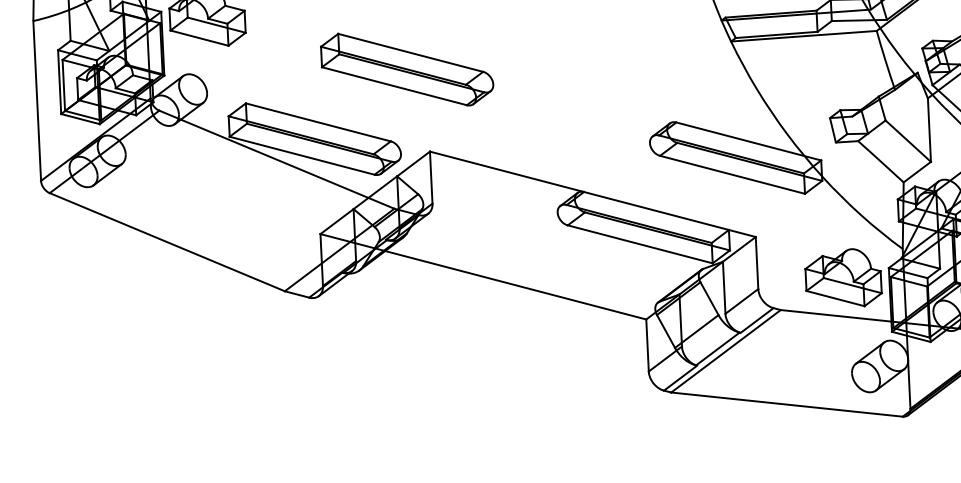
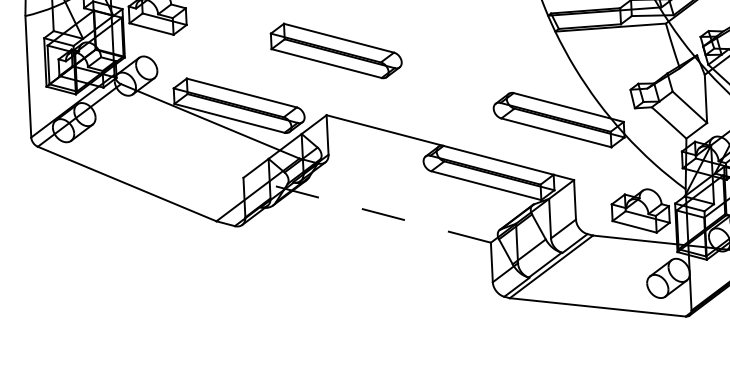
part: (406, 69) -> (335, 50), moved
line: (483, 277) -> (367, 210), solid -> dashed

